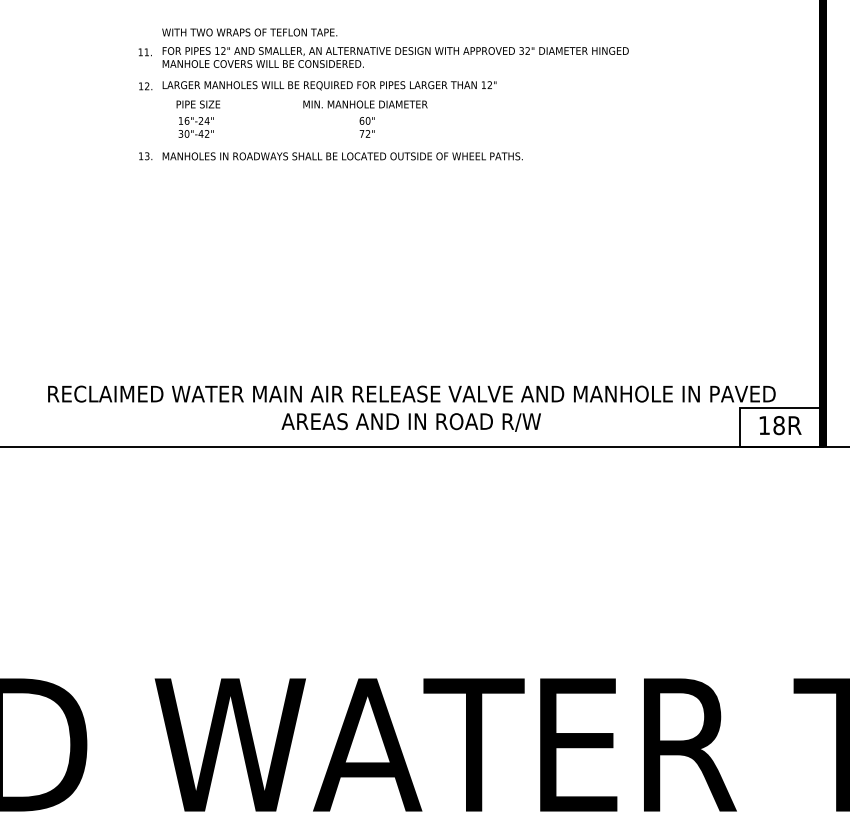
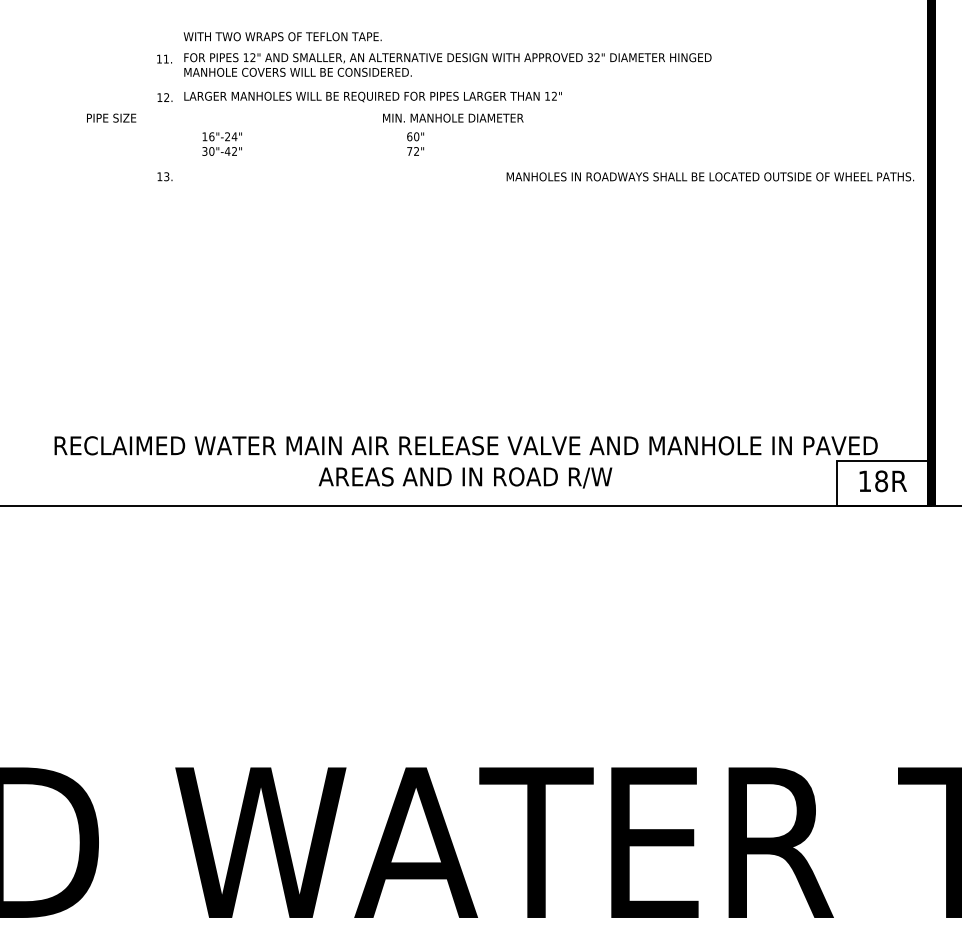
text: (198, 104) -> (111, 118), moved
text: (365, 104) -> (453, 118), moved
text: (342, 156) -> (710, 176), moved

